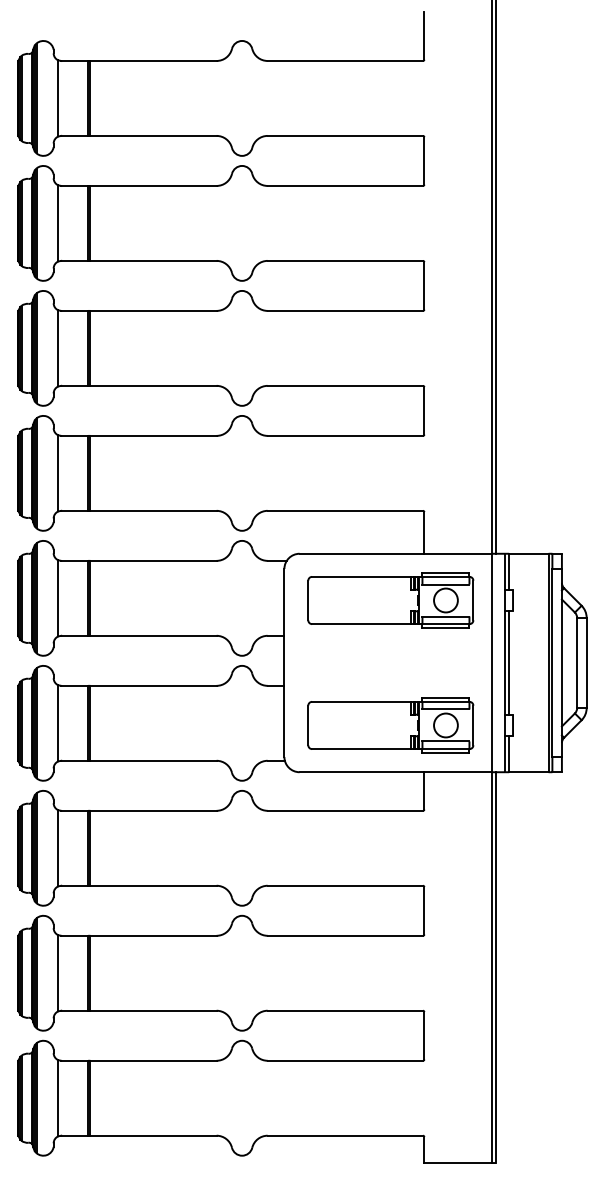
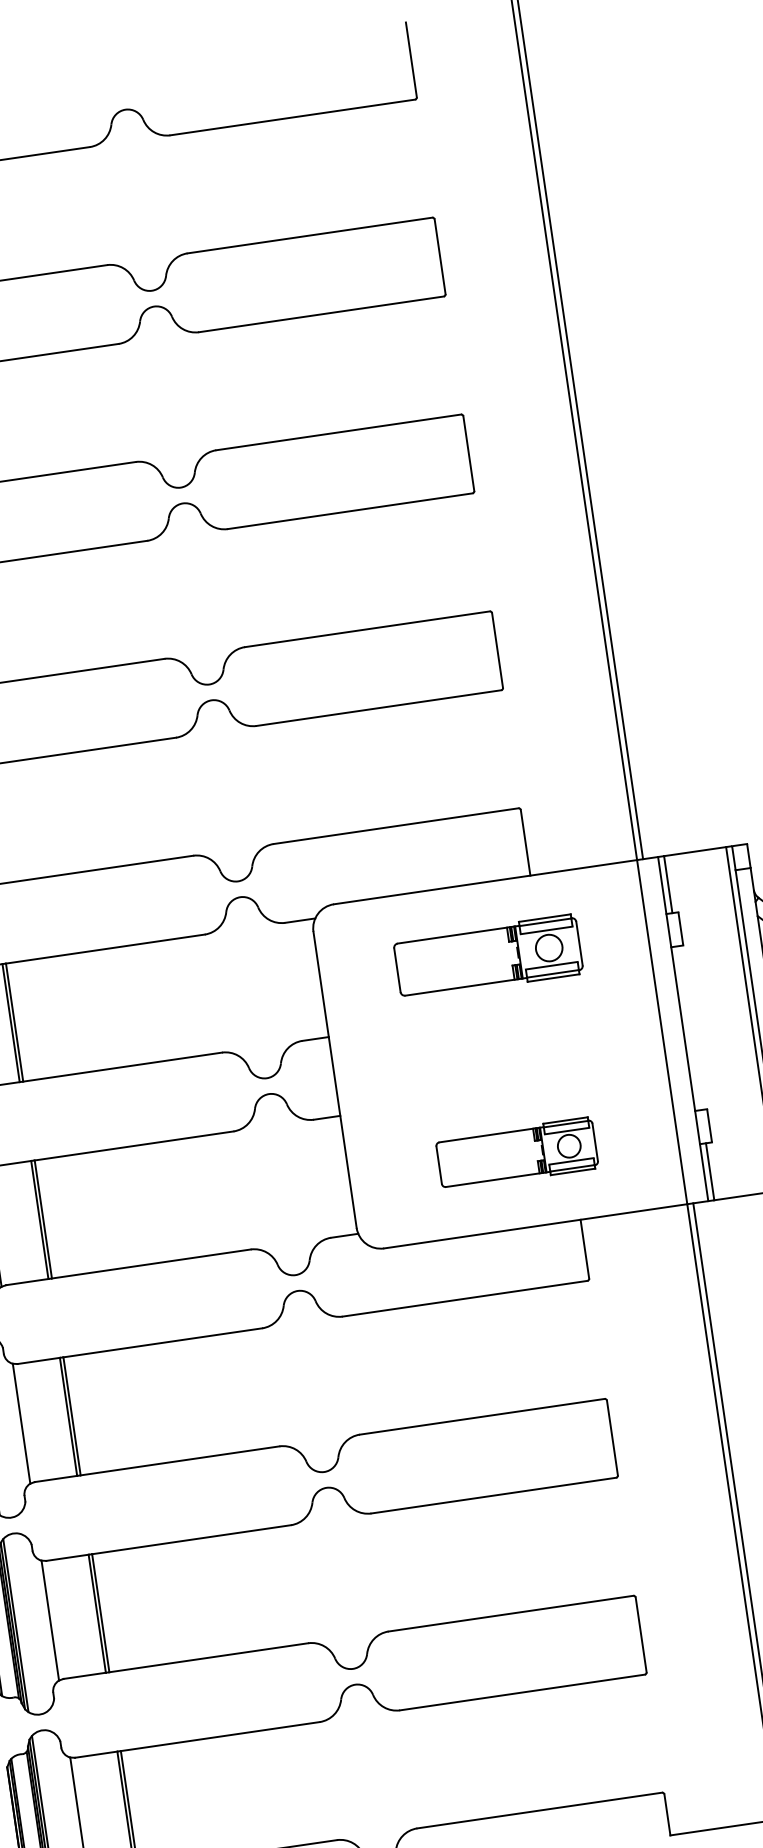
part: (390, 600) -> (487, 957), size x0.7
line: (509, 662) -> (689, 1027), removed
part: (390, 725) -> (516, 1153), size x0.6

